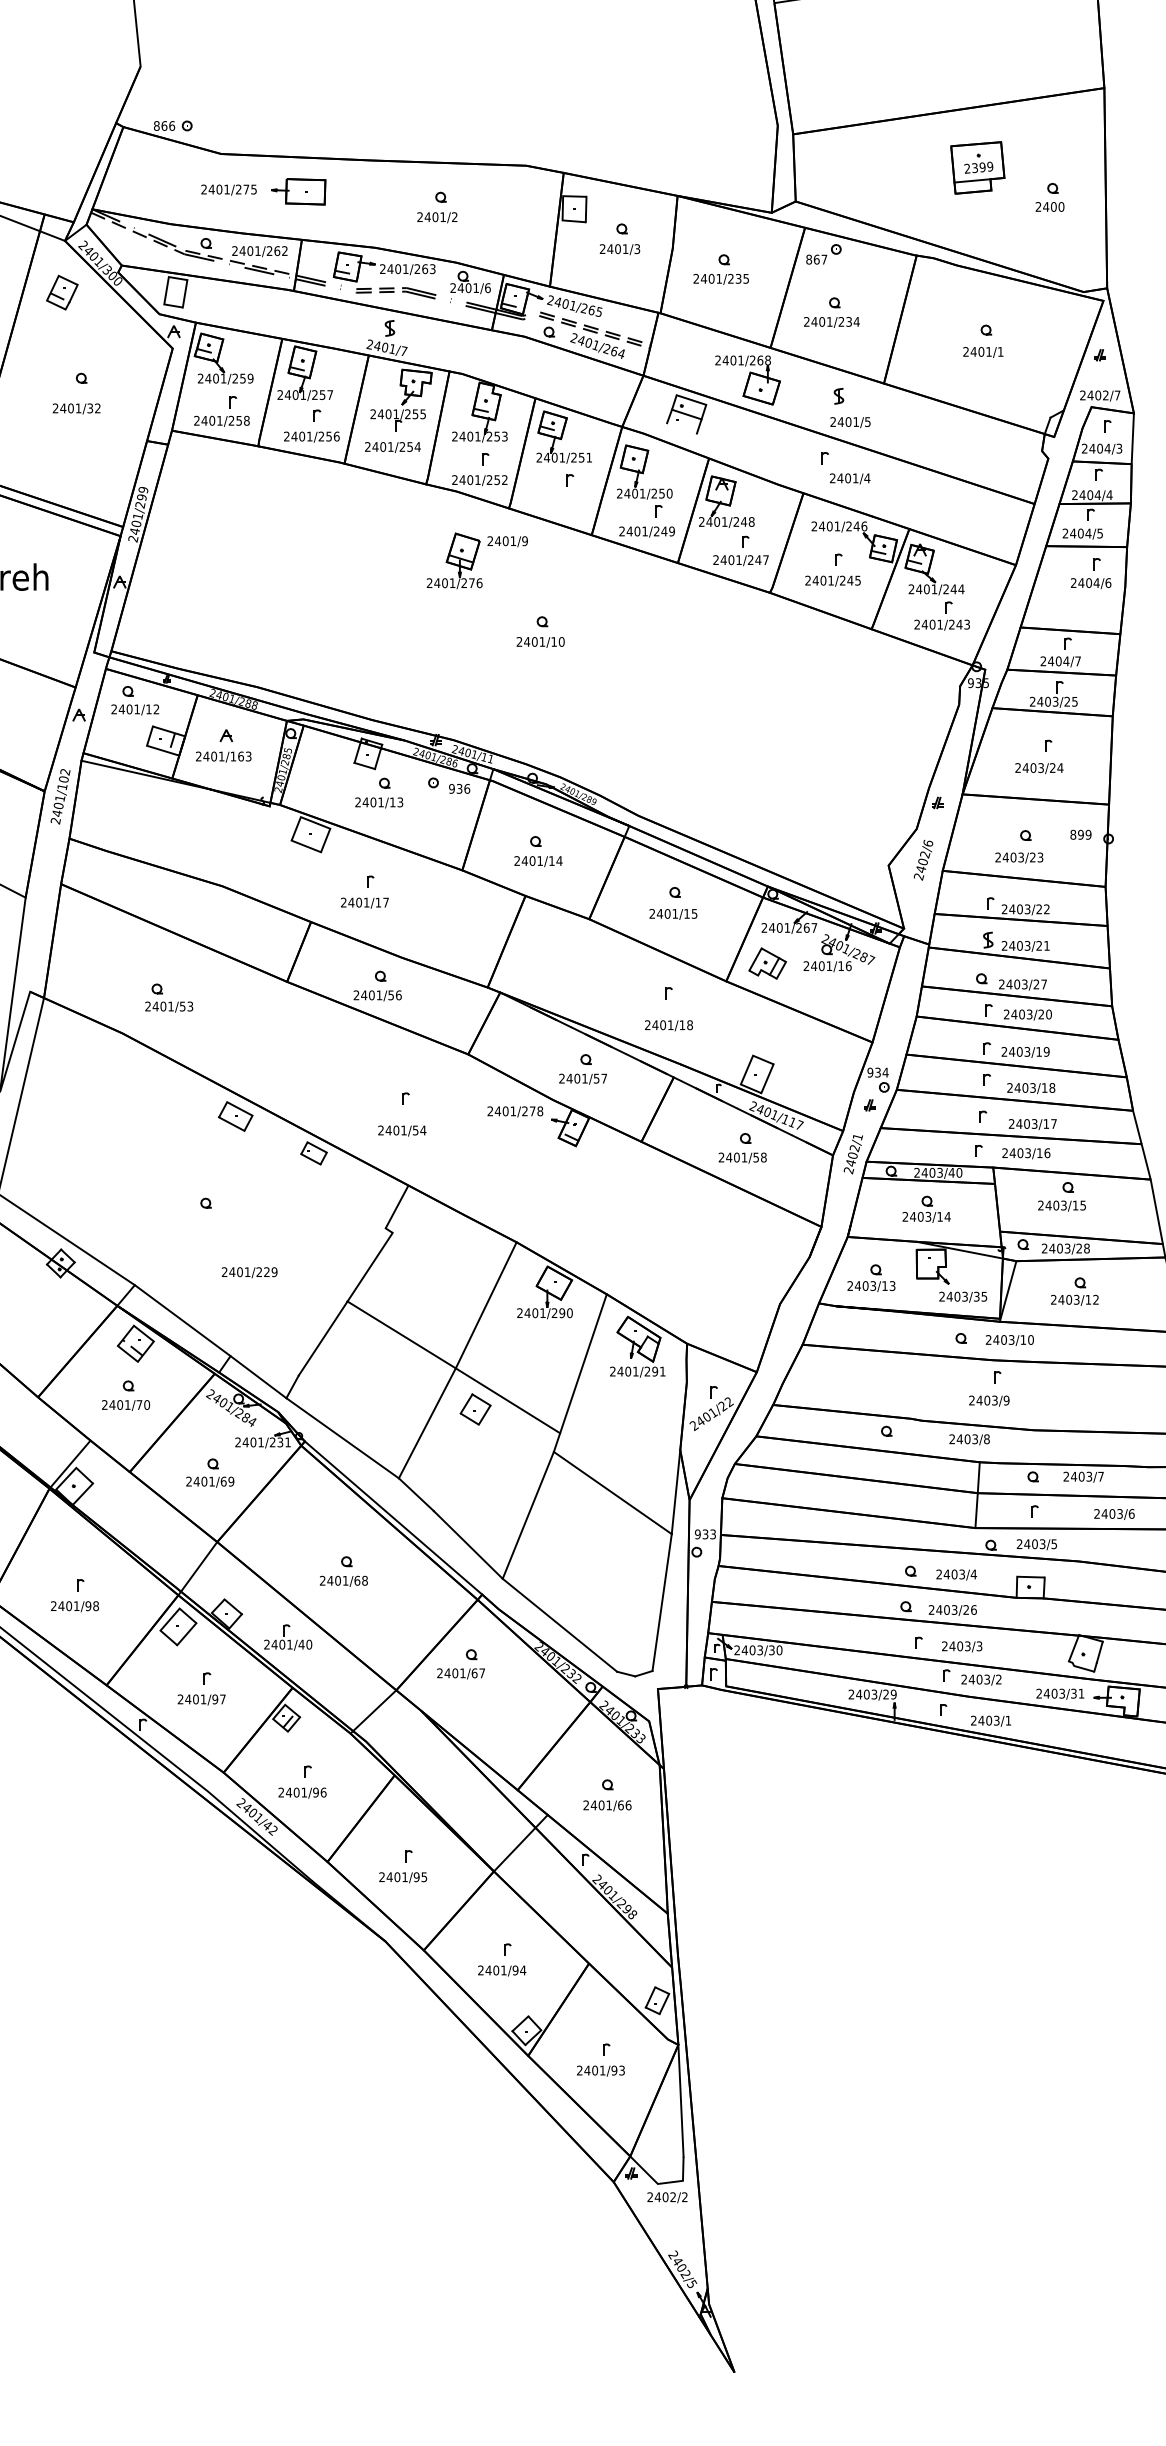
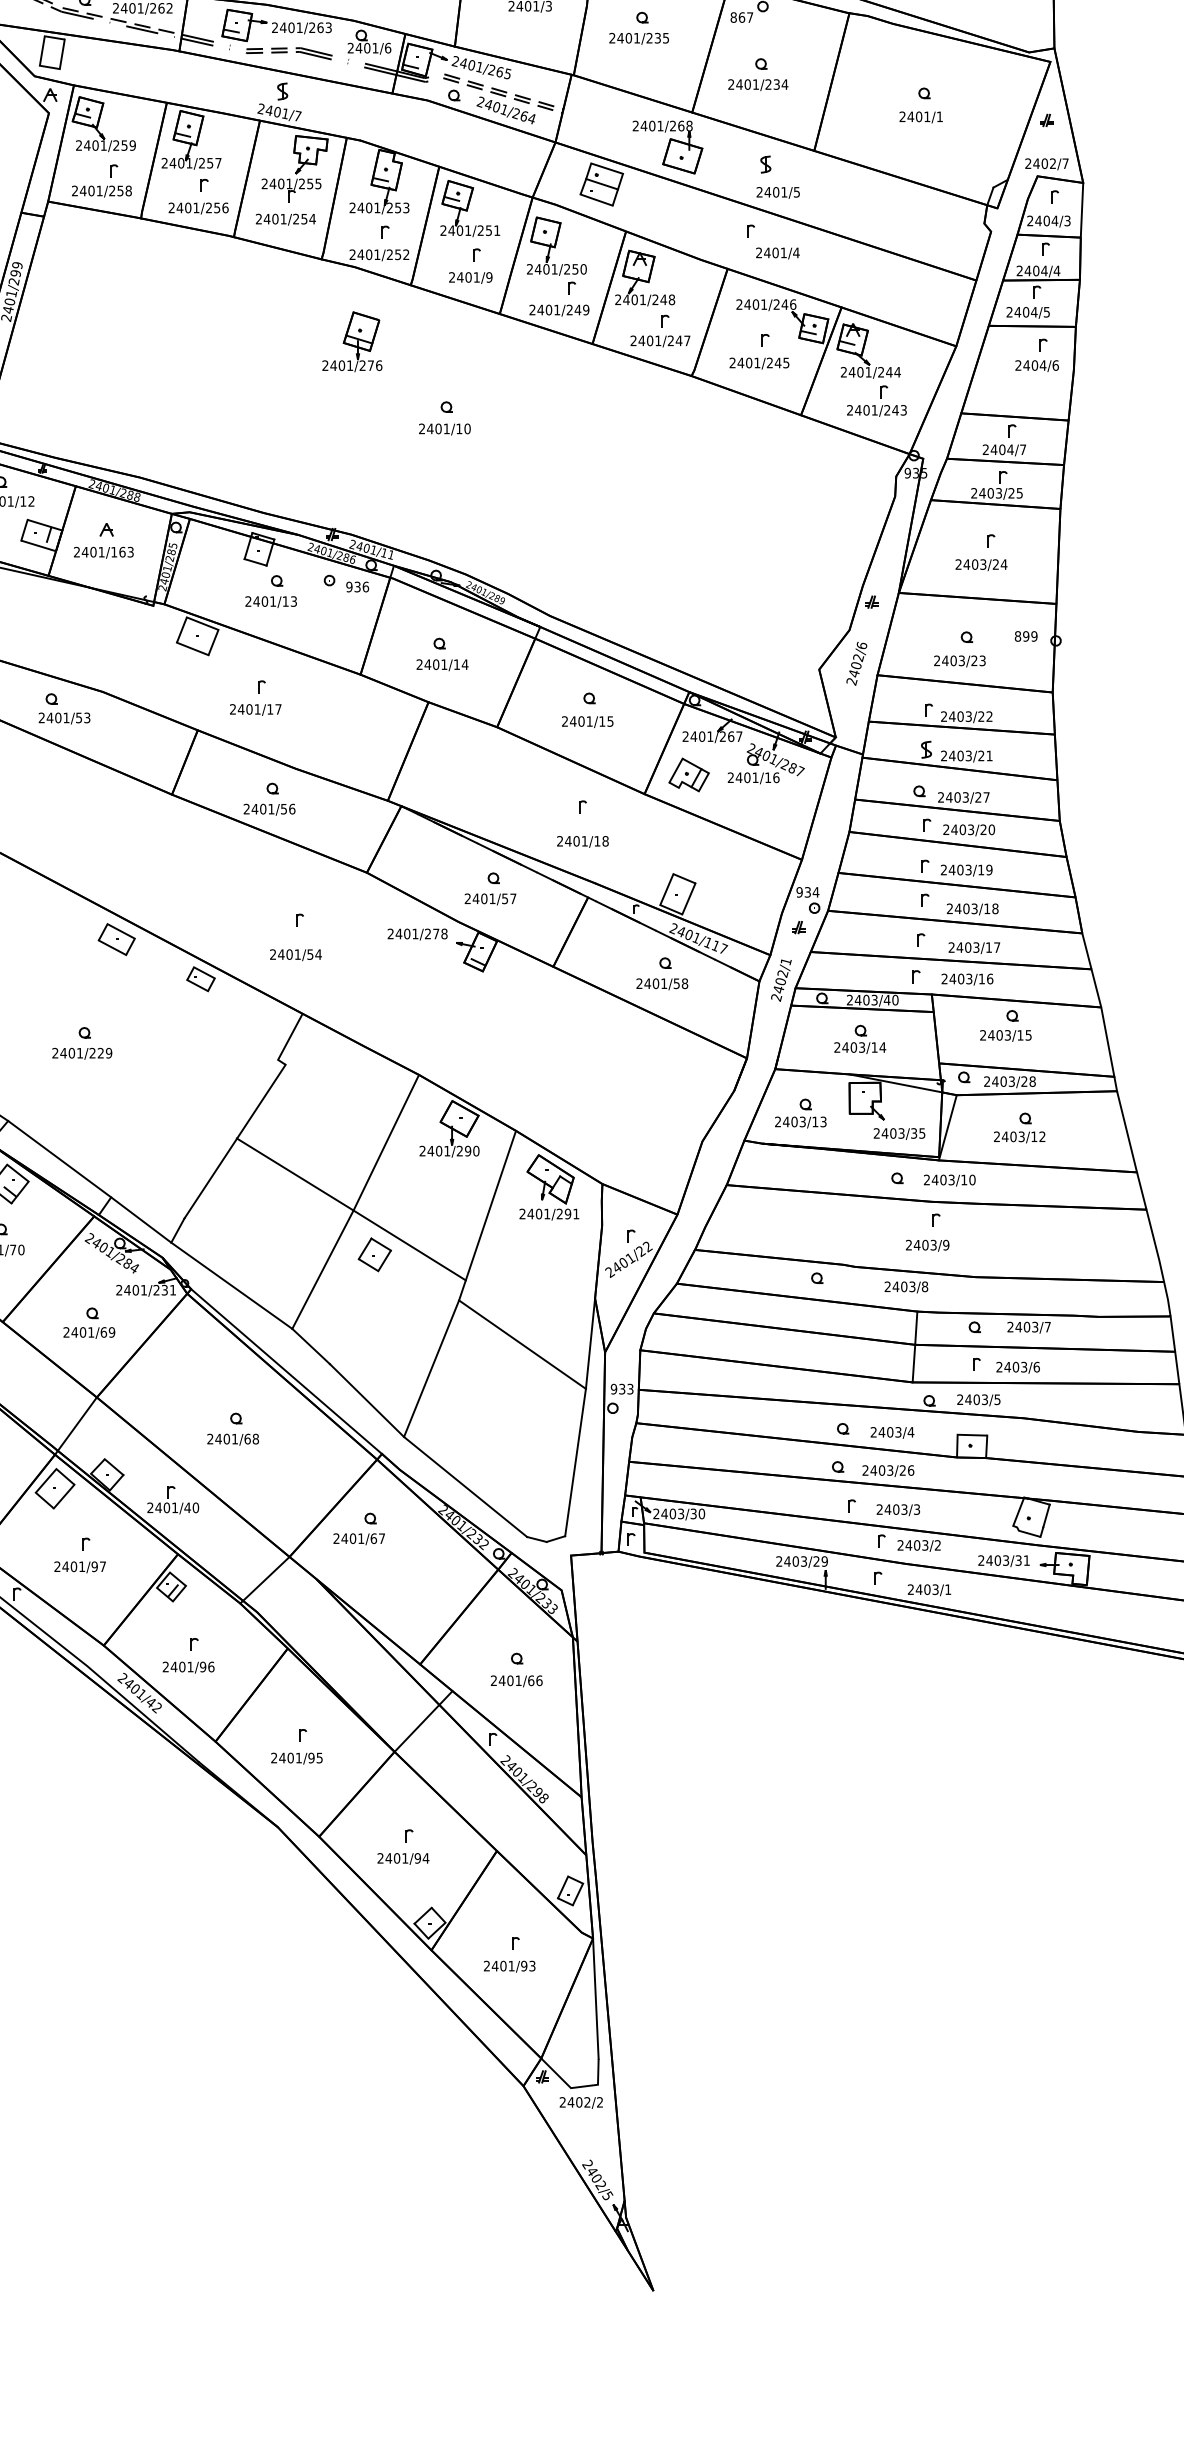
line: (681, 429) -> (596, 200), added
text: (507, 541) -> (470, 277), moved
part: (169, 997) -> (64, 708), moved
text: (249, 1272) -> (82, 1053), moved
text: (1114, 1514) -> (1018, 1367), moved

